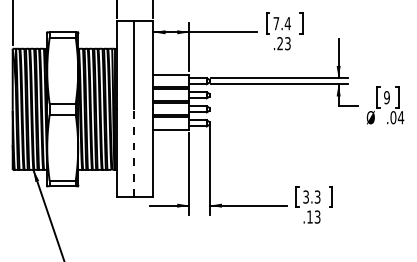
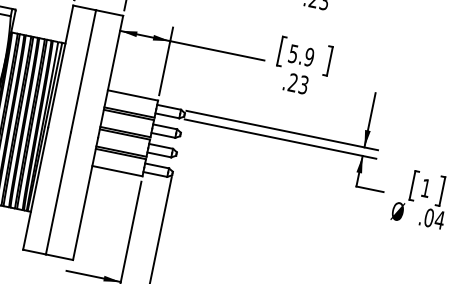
text: (282, 23) -> (302, 55), 7.4 -> 5.9
text: (386, 97) -> (425, 187), 9 -> 1
line: (133, 153) -> (57, 193), dashed -> solid

